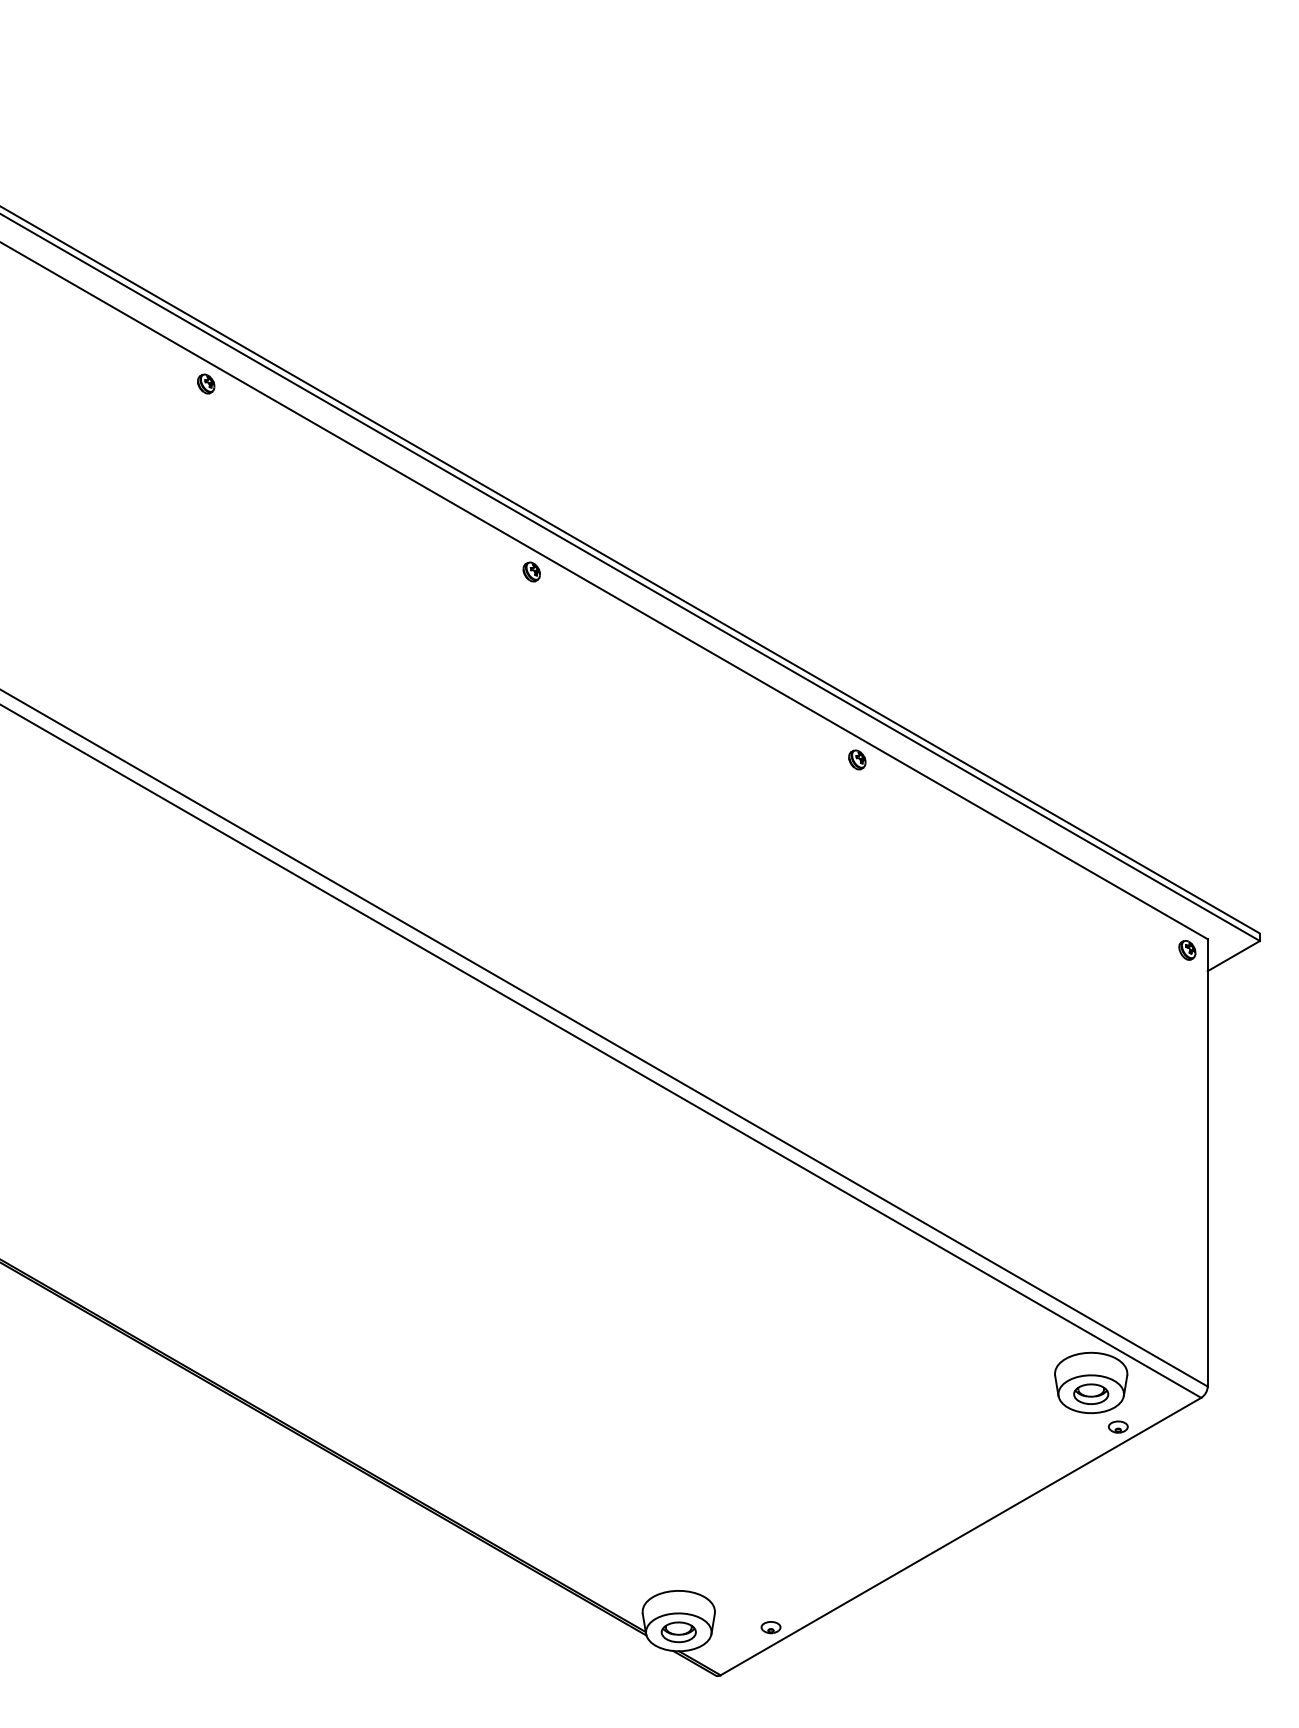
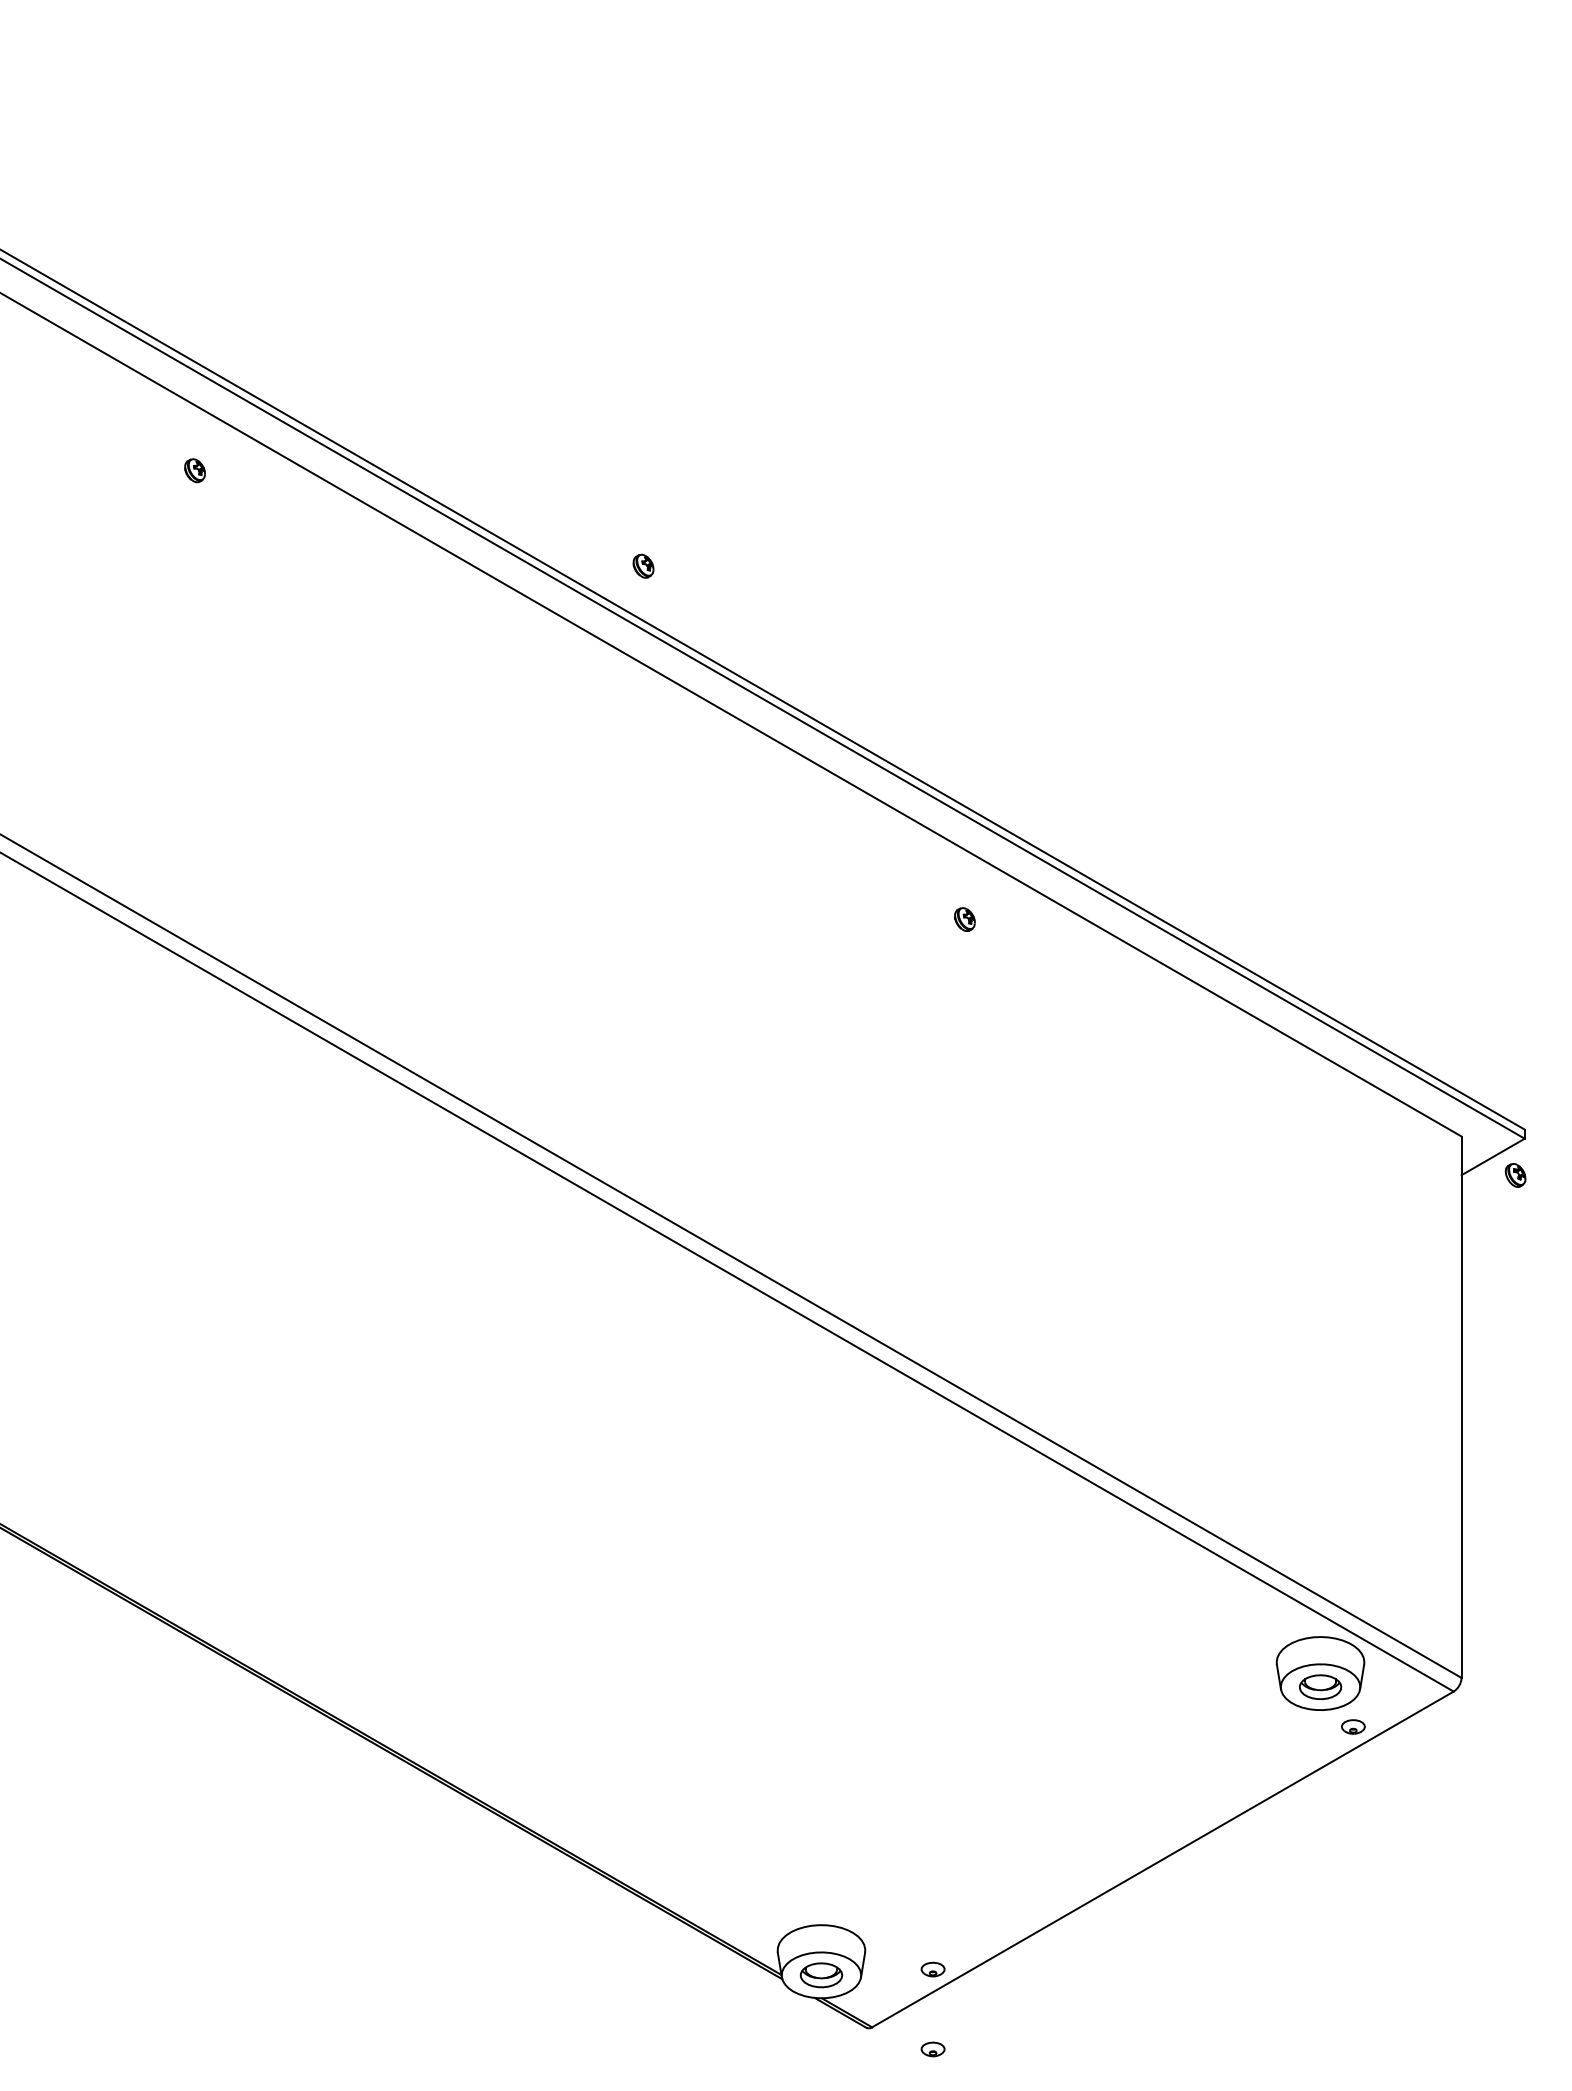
part: (206, 383) -> (195, 470), moved
part: (531, 571) -> (643, 565), moved
part: (857, 759) -> (965, 919), moved
part: (1187, 950) -> (1515, 1175), moved
part: (770, 1693) -> (932, 2049), added

